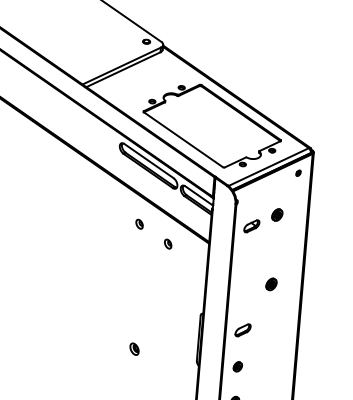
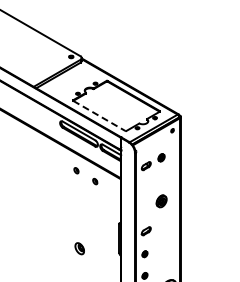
line: (183, 140) -> (99, 116), solid -> dashed
part: (271, 283) -> (161, 200), size x1.6
part: (133, 348) -> (79, 248), size x1.6

